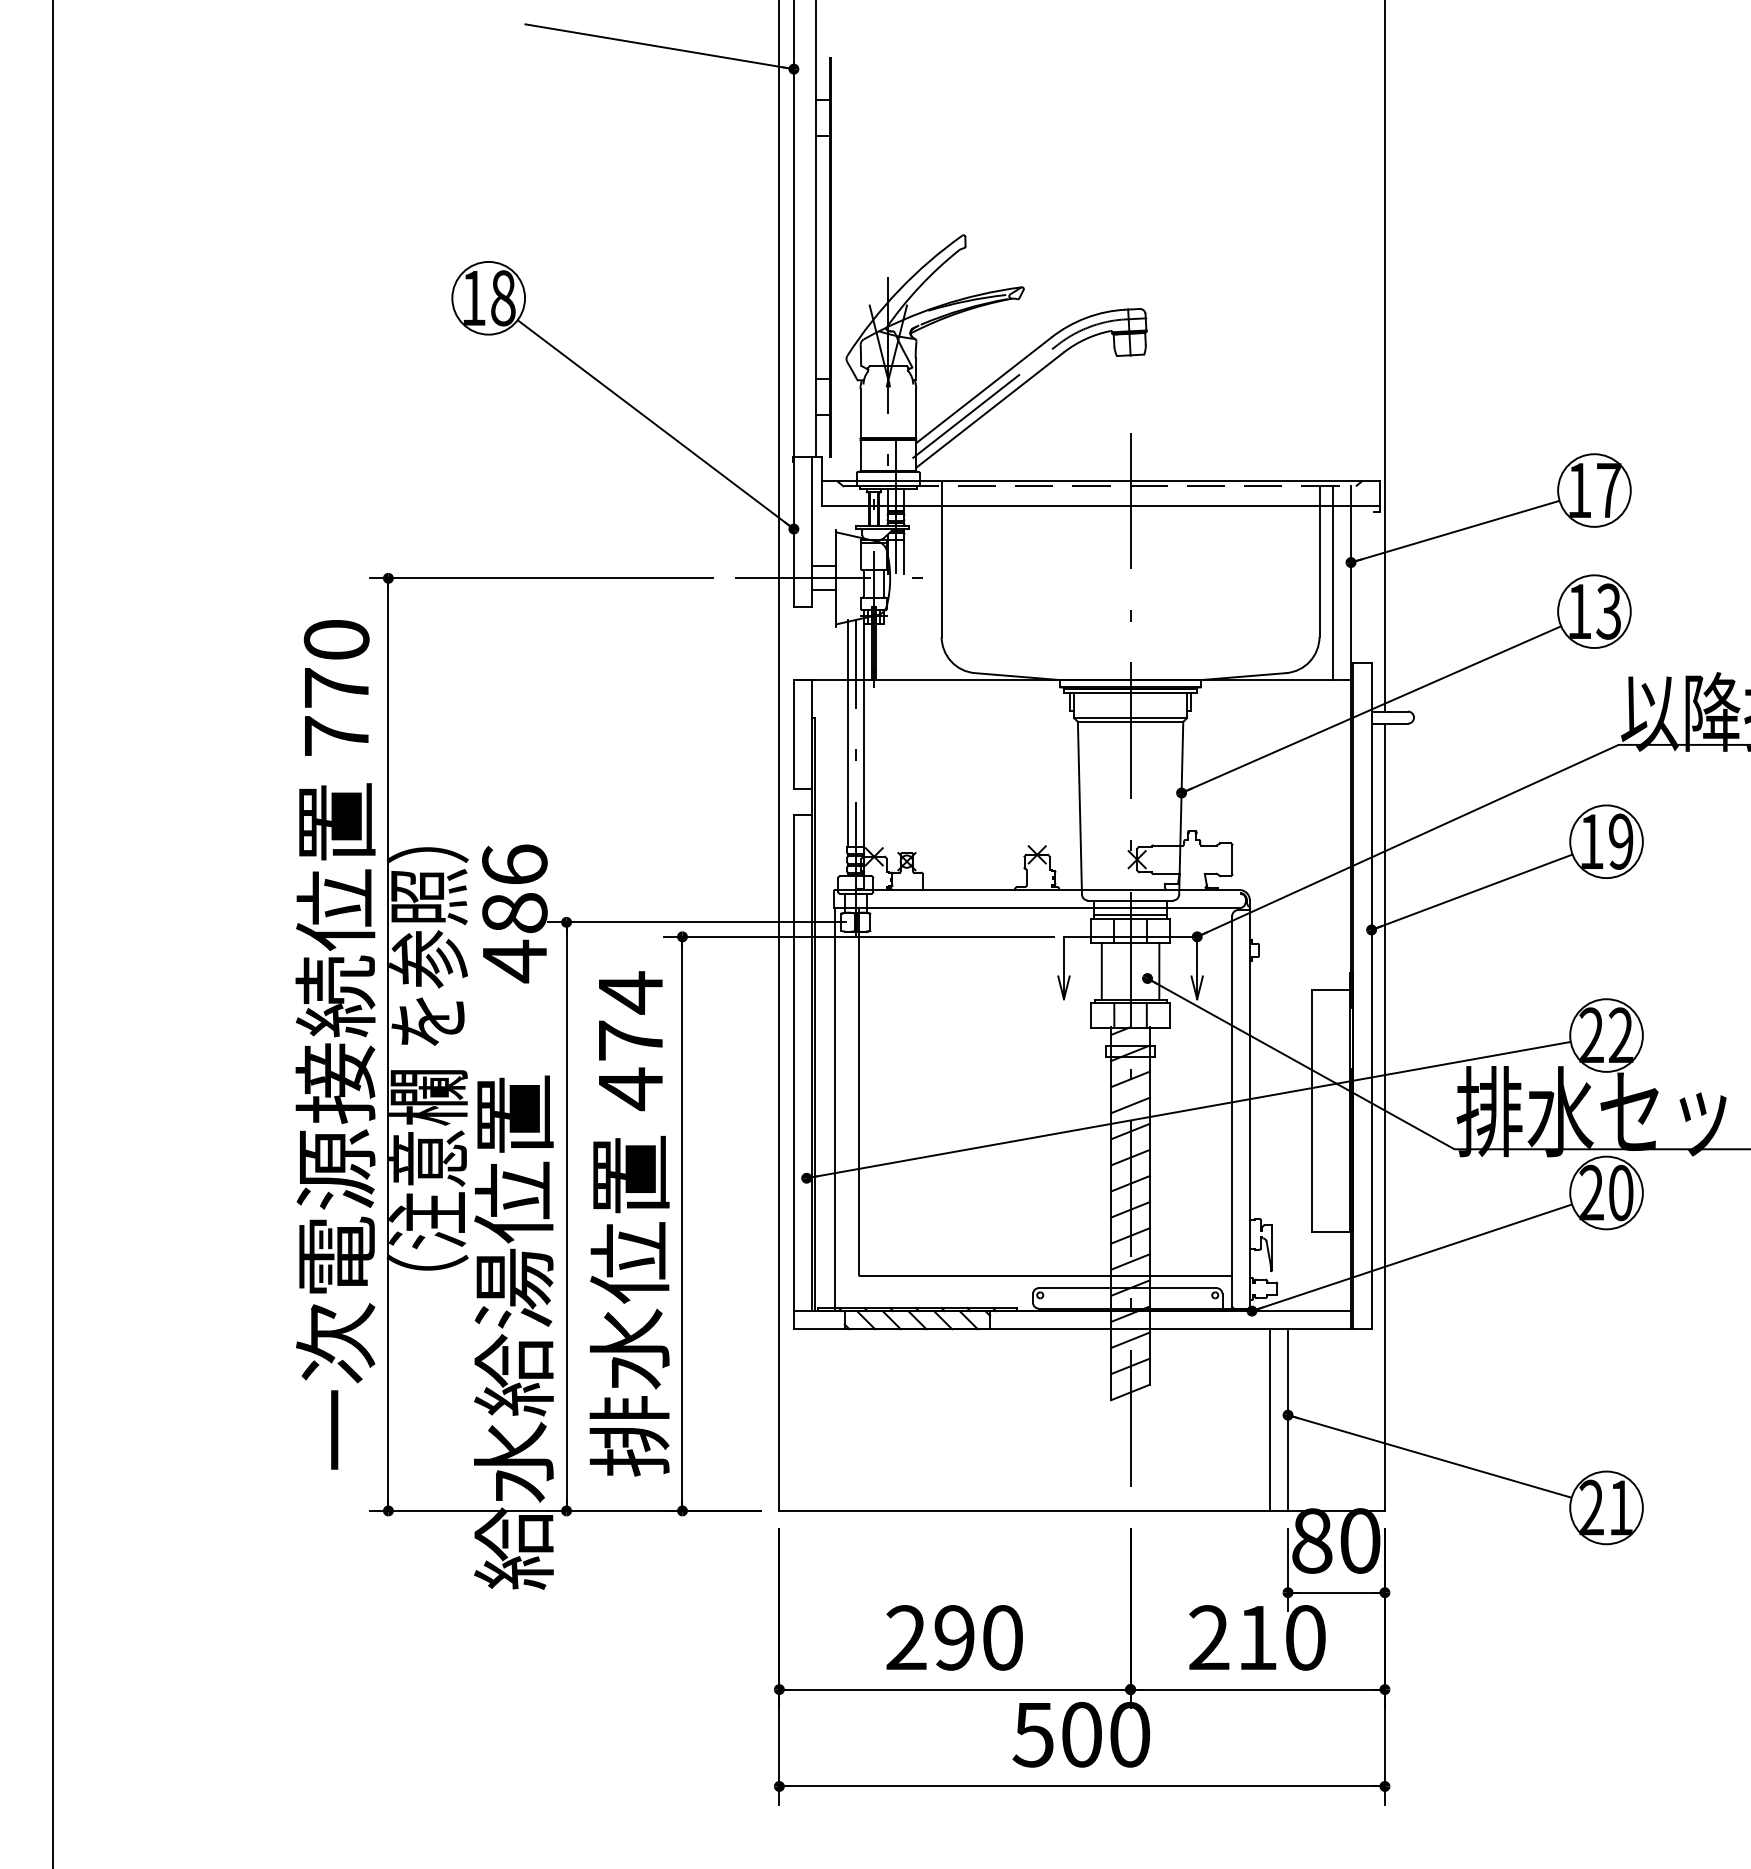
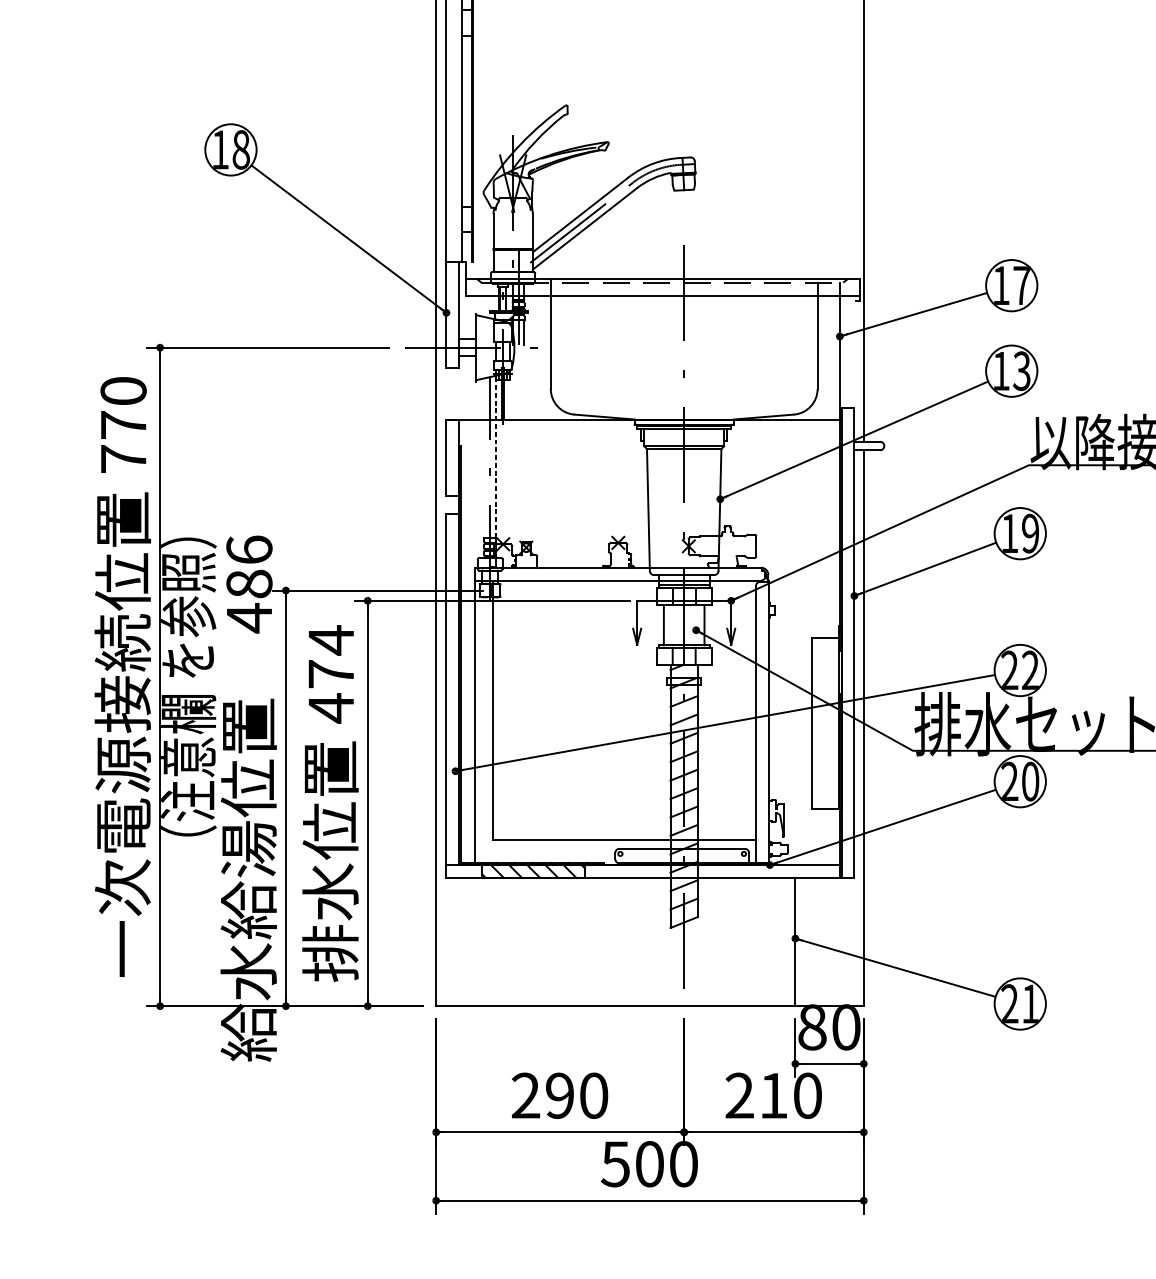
line: (1332, 583) -> (826, 351), removed
line: (847, 732) -> (484, 456), removed
line: (863, 732) -> (495, 456), solid -> dashed
line: (1269, 1419) -> (782, 941), removed

